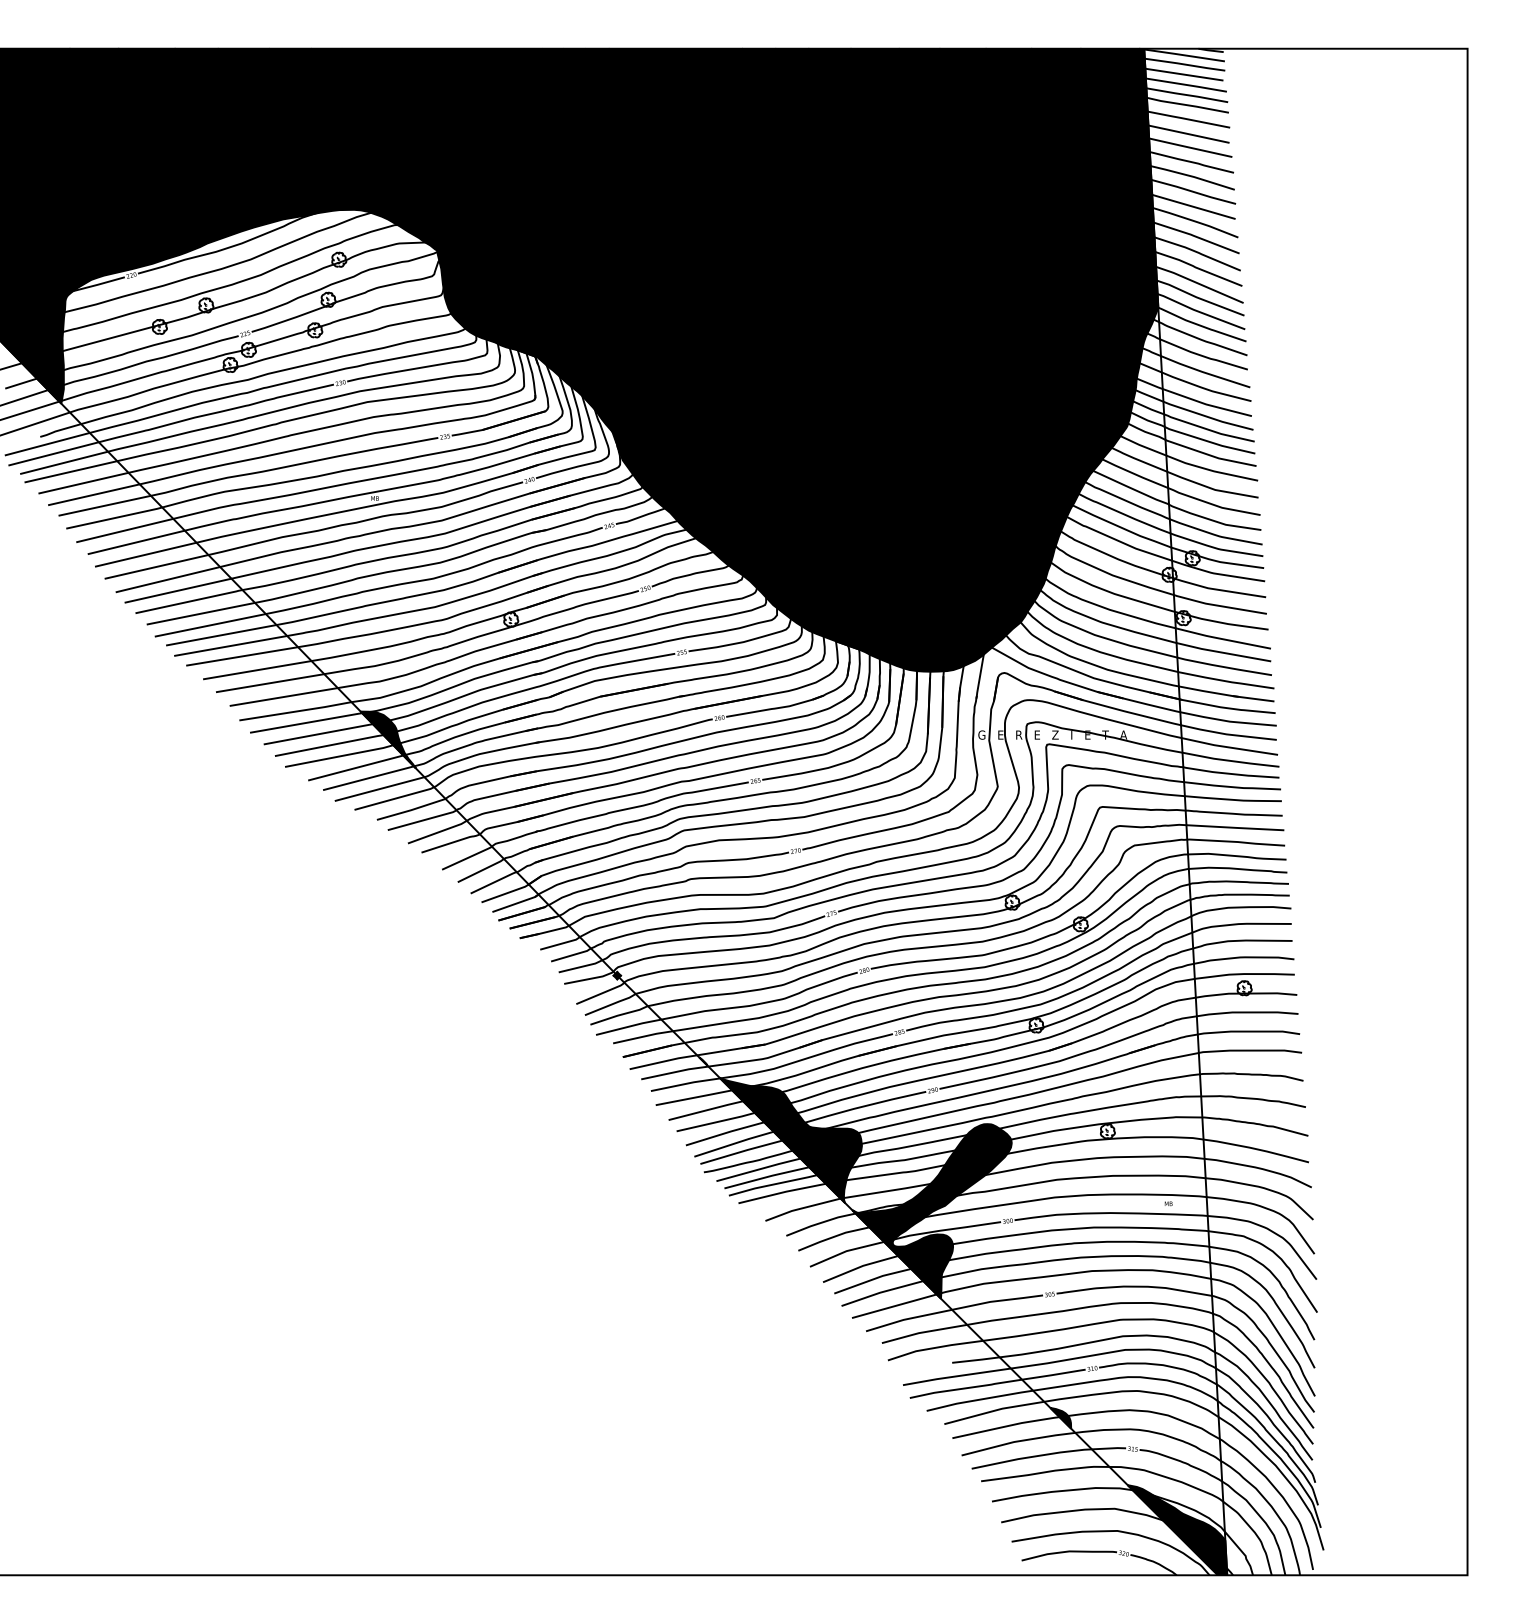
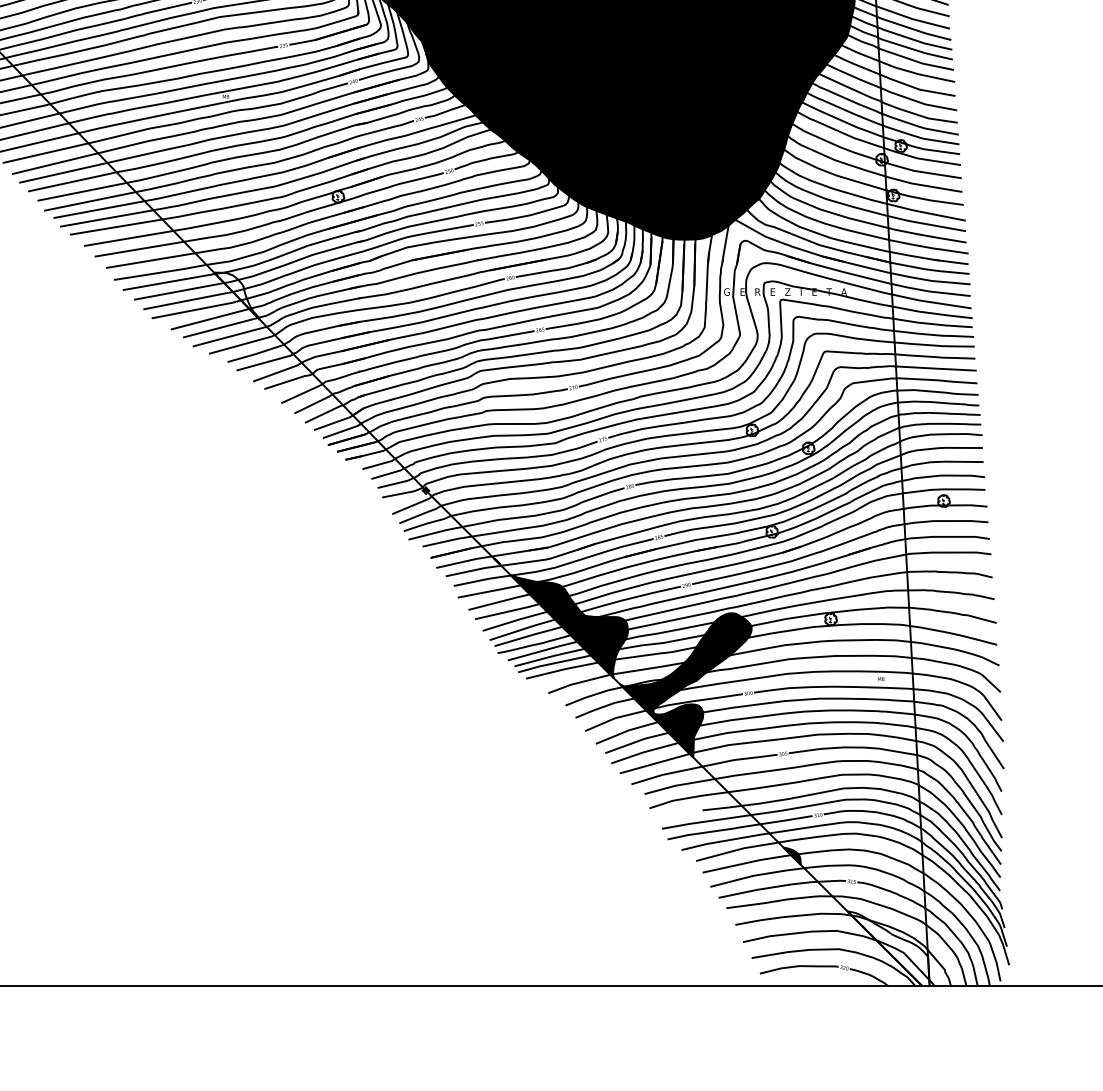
fill: (387, 739) -> (236, 295), removed
fill: (1177, 1530) -> (888, 948), removed

